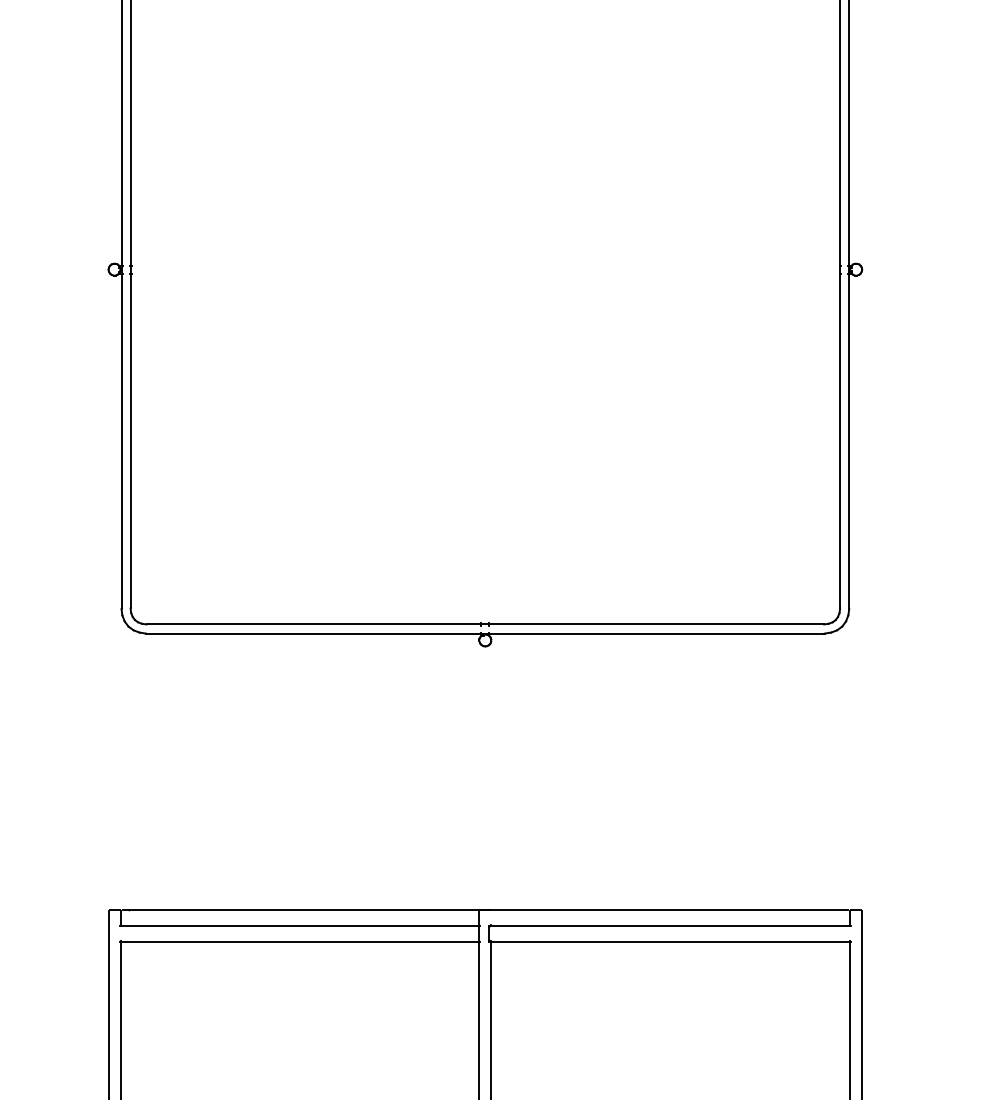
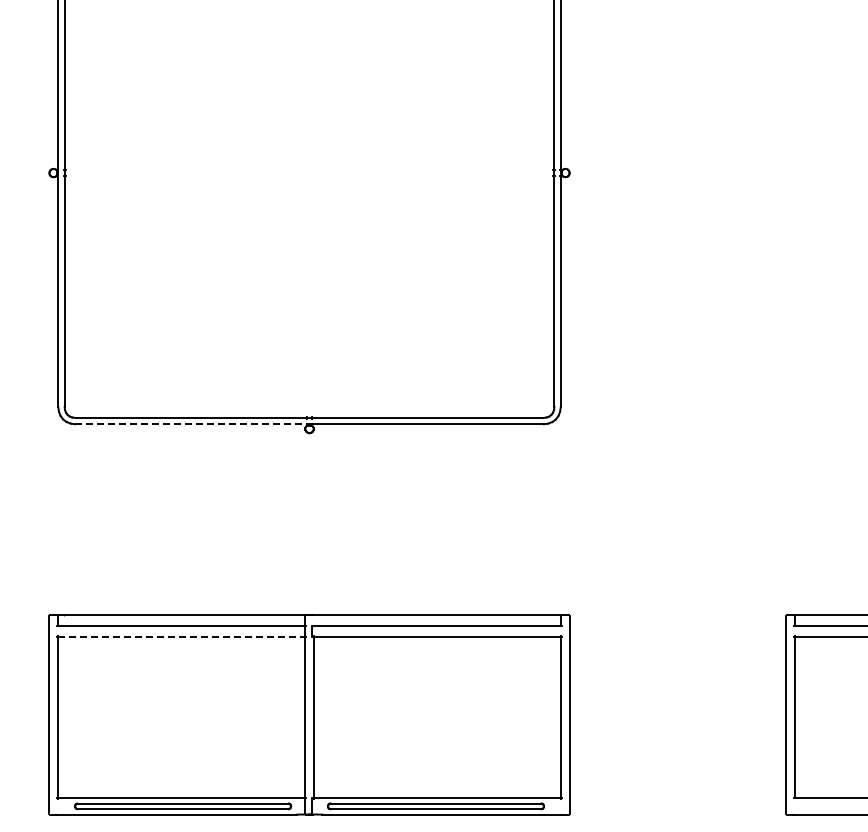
line: (314, 633) -> (191, 424), solid -> dashed
line: (299, 940) -> (181, 636), solid -> dashed

